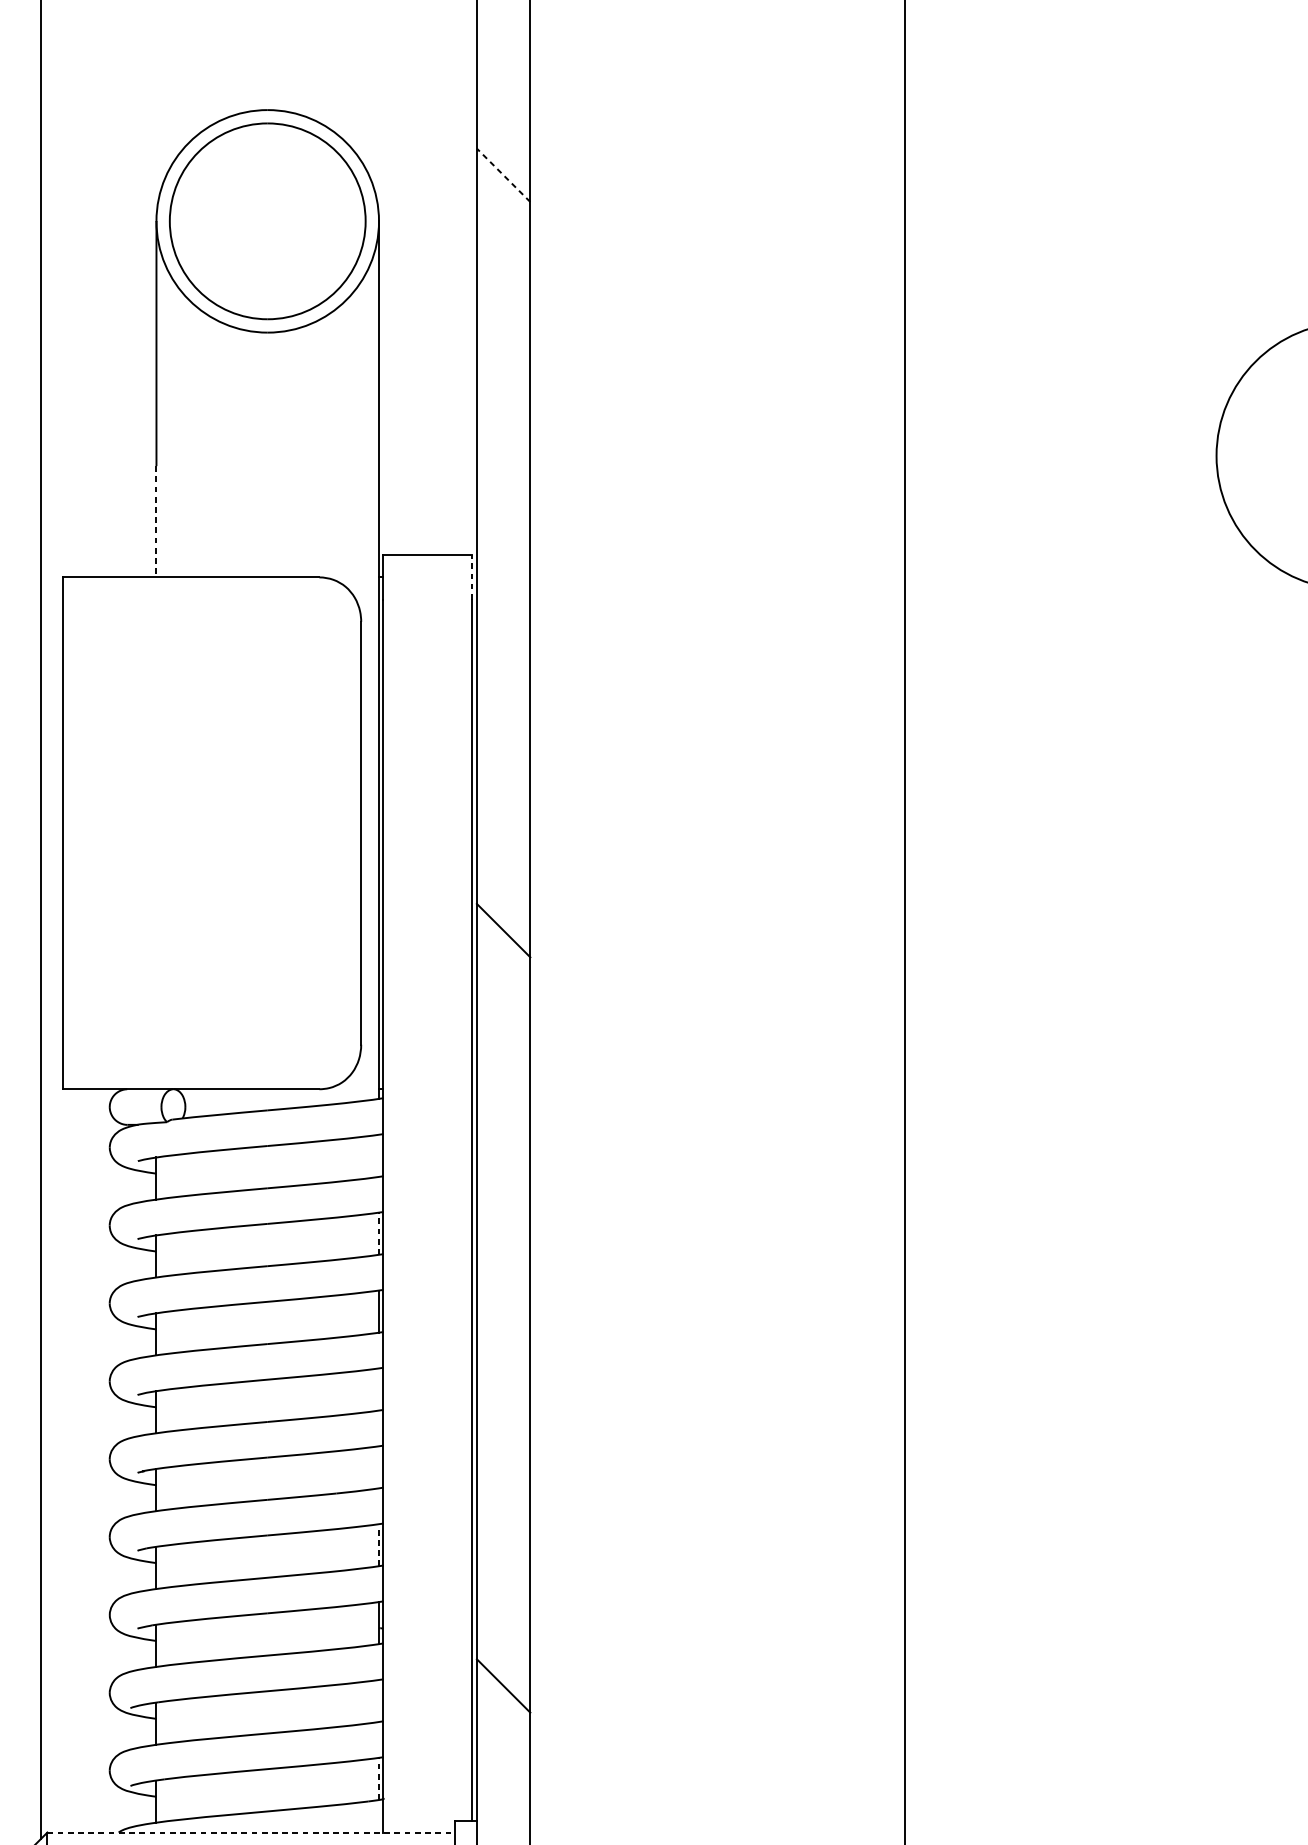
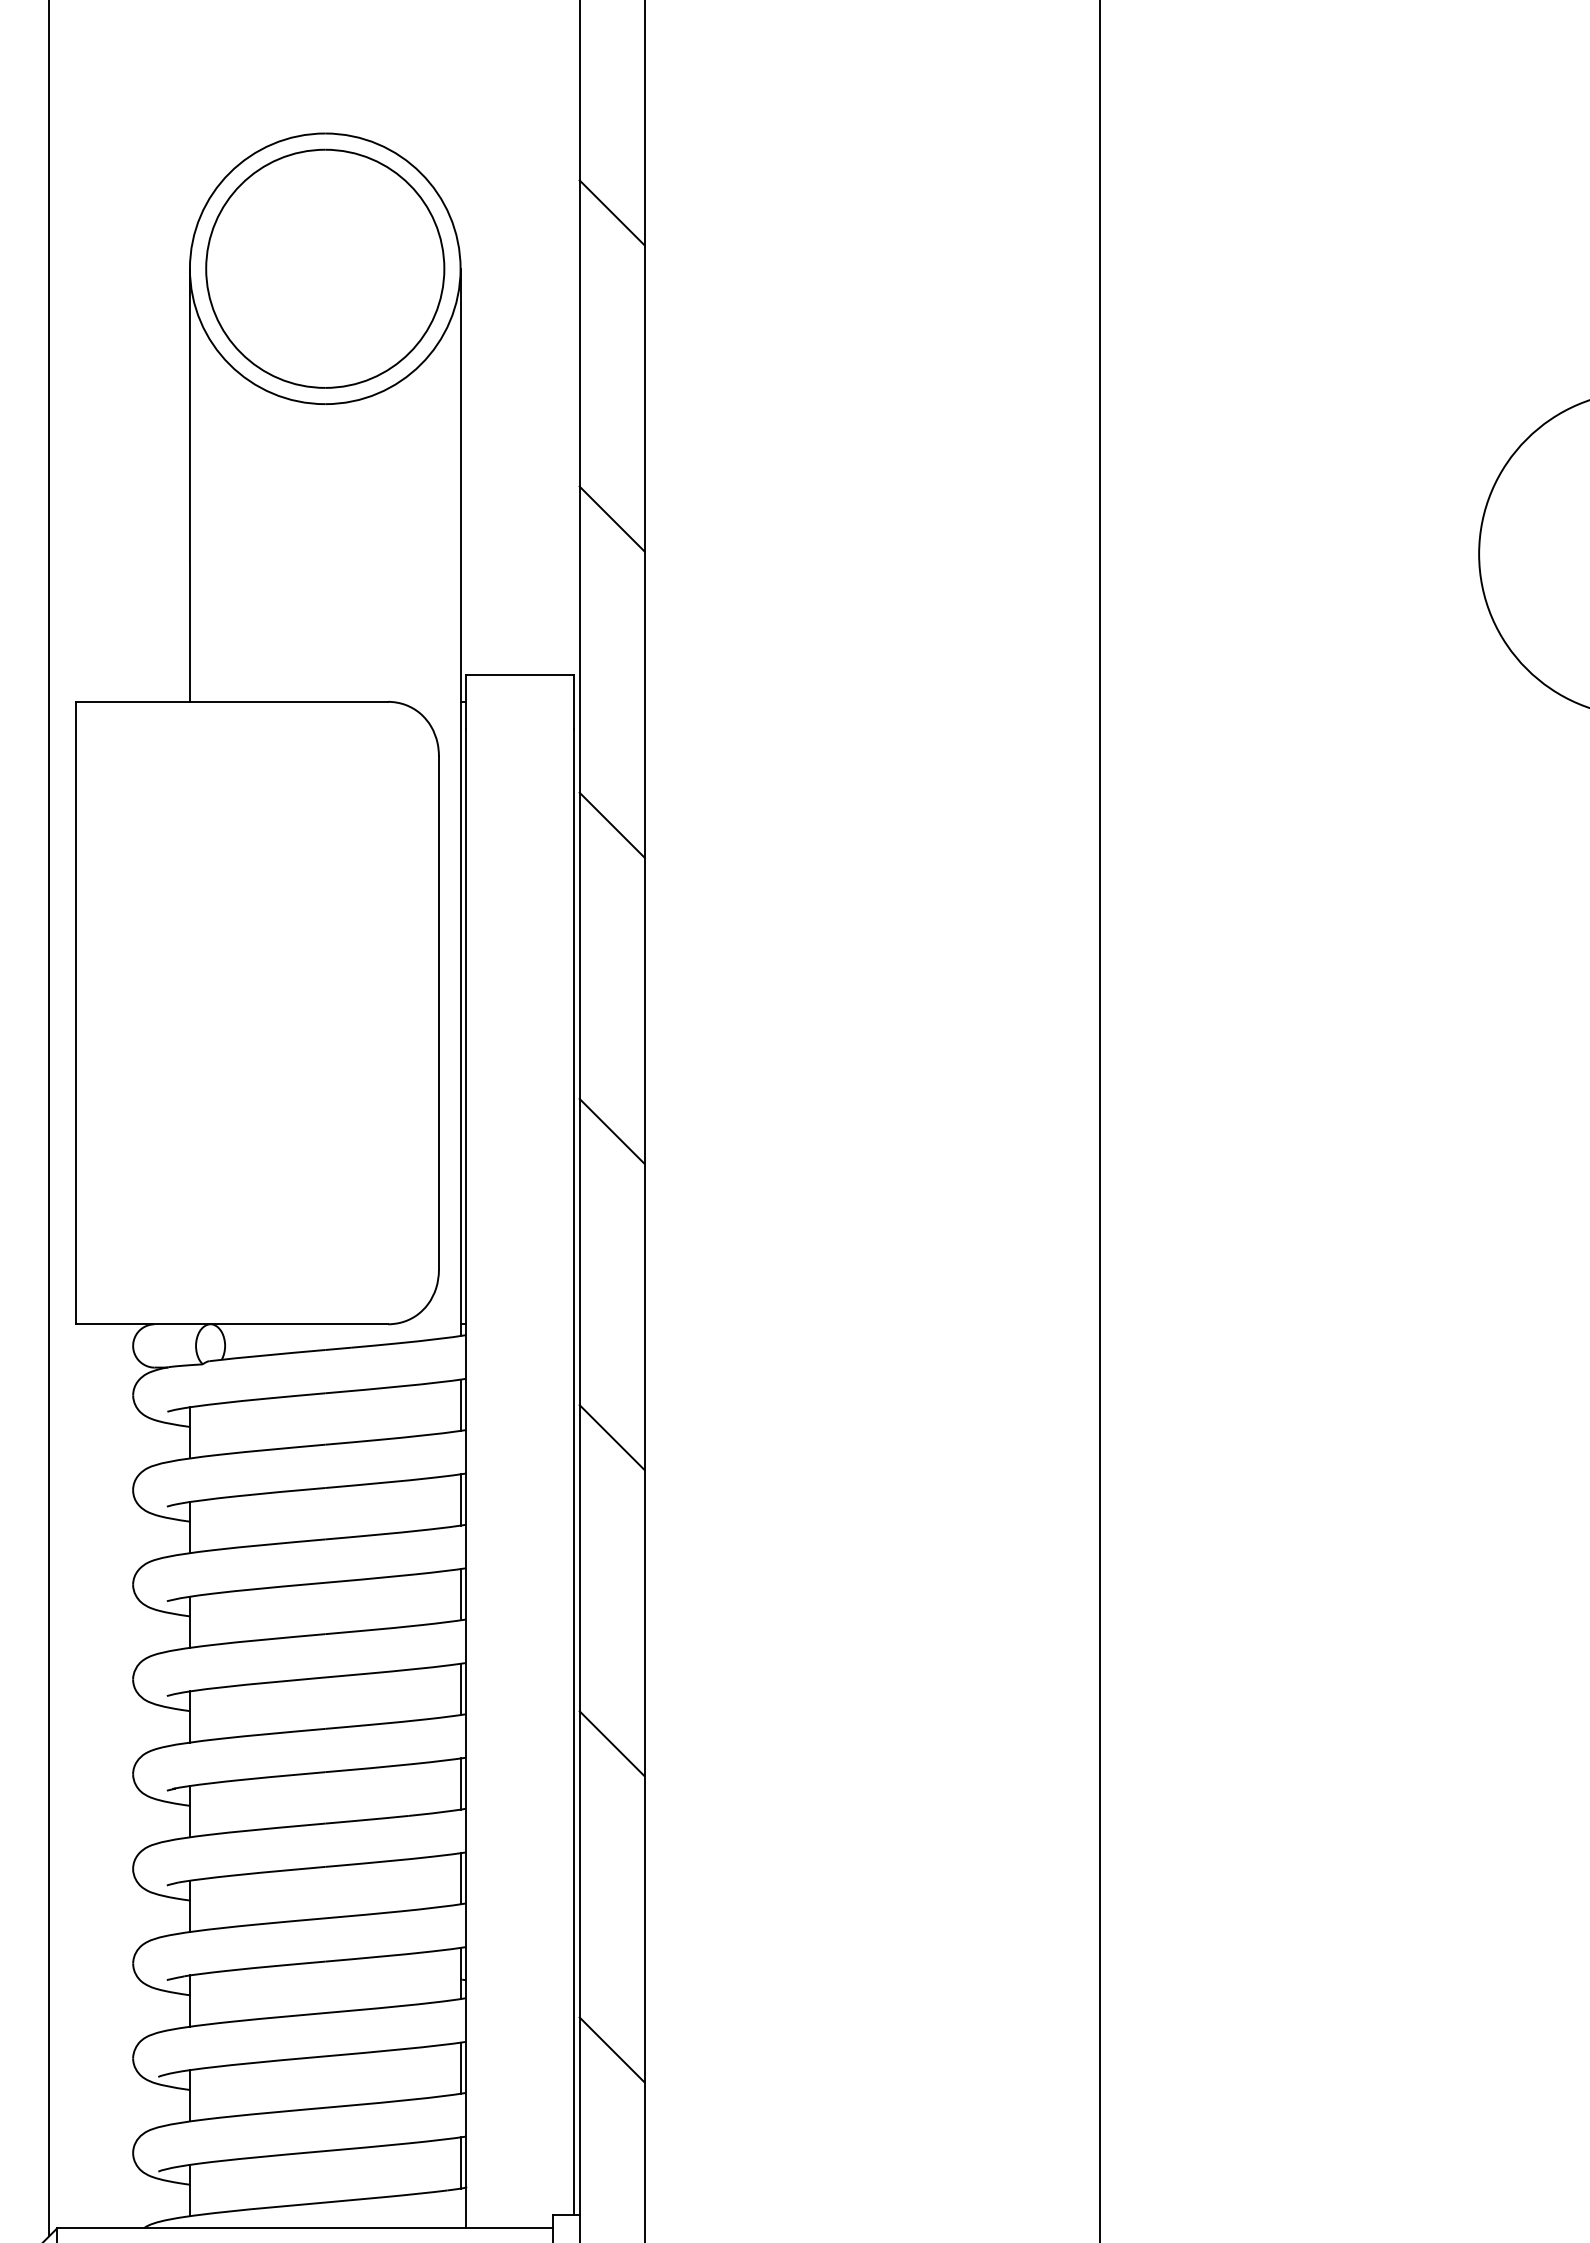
line: (503, 175) -> (612, 212), dashed -> solid
line: (503, 426) -> (611, 518), added
line: (156, 522) -> (189, 634), dashed -> solid
line: (472, 577) -> (574, 701), dashed -> solid
line: (503, 678) -> (611, 824), added
line: (378, 1155) -> (460, 1404), added
line: (503, 1182) -> (611, 1437), added
line: (378, 1233) -> (460, 1499), dashed -> solid
line: (378, 1389) -> (460, 1689), added
line: (503, 1433) -> (611, 1743), added
line: (378, 1466) -> (460, 1783), added
line: (378, 1544) -> (460, 1878), dashed -> solid
line: (378, 1700) -> (460, 2067), added
line: (378, 1779) -> (460, 2163), dashed -> solid
line: (250, 1832) -> (304, 2228), dashed -> solid

